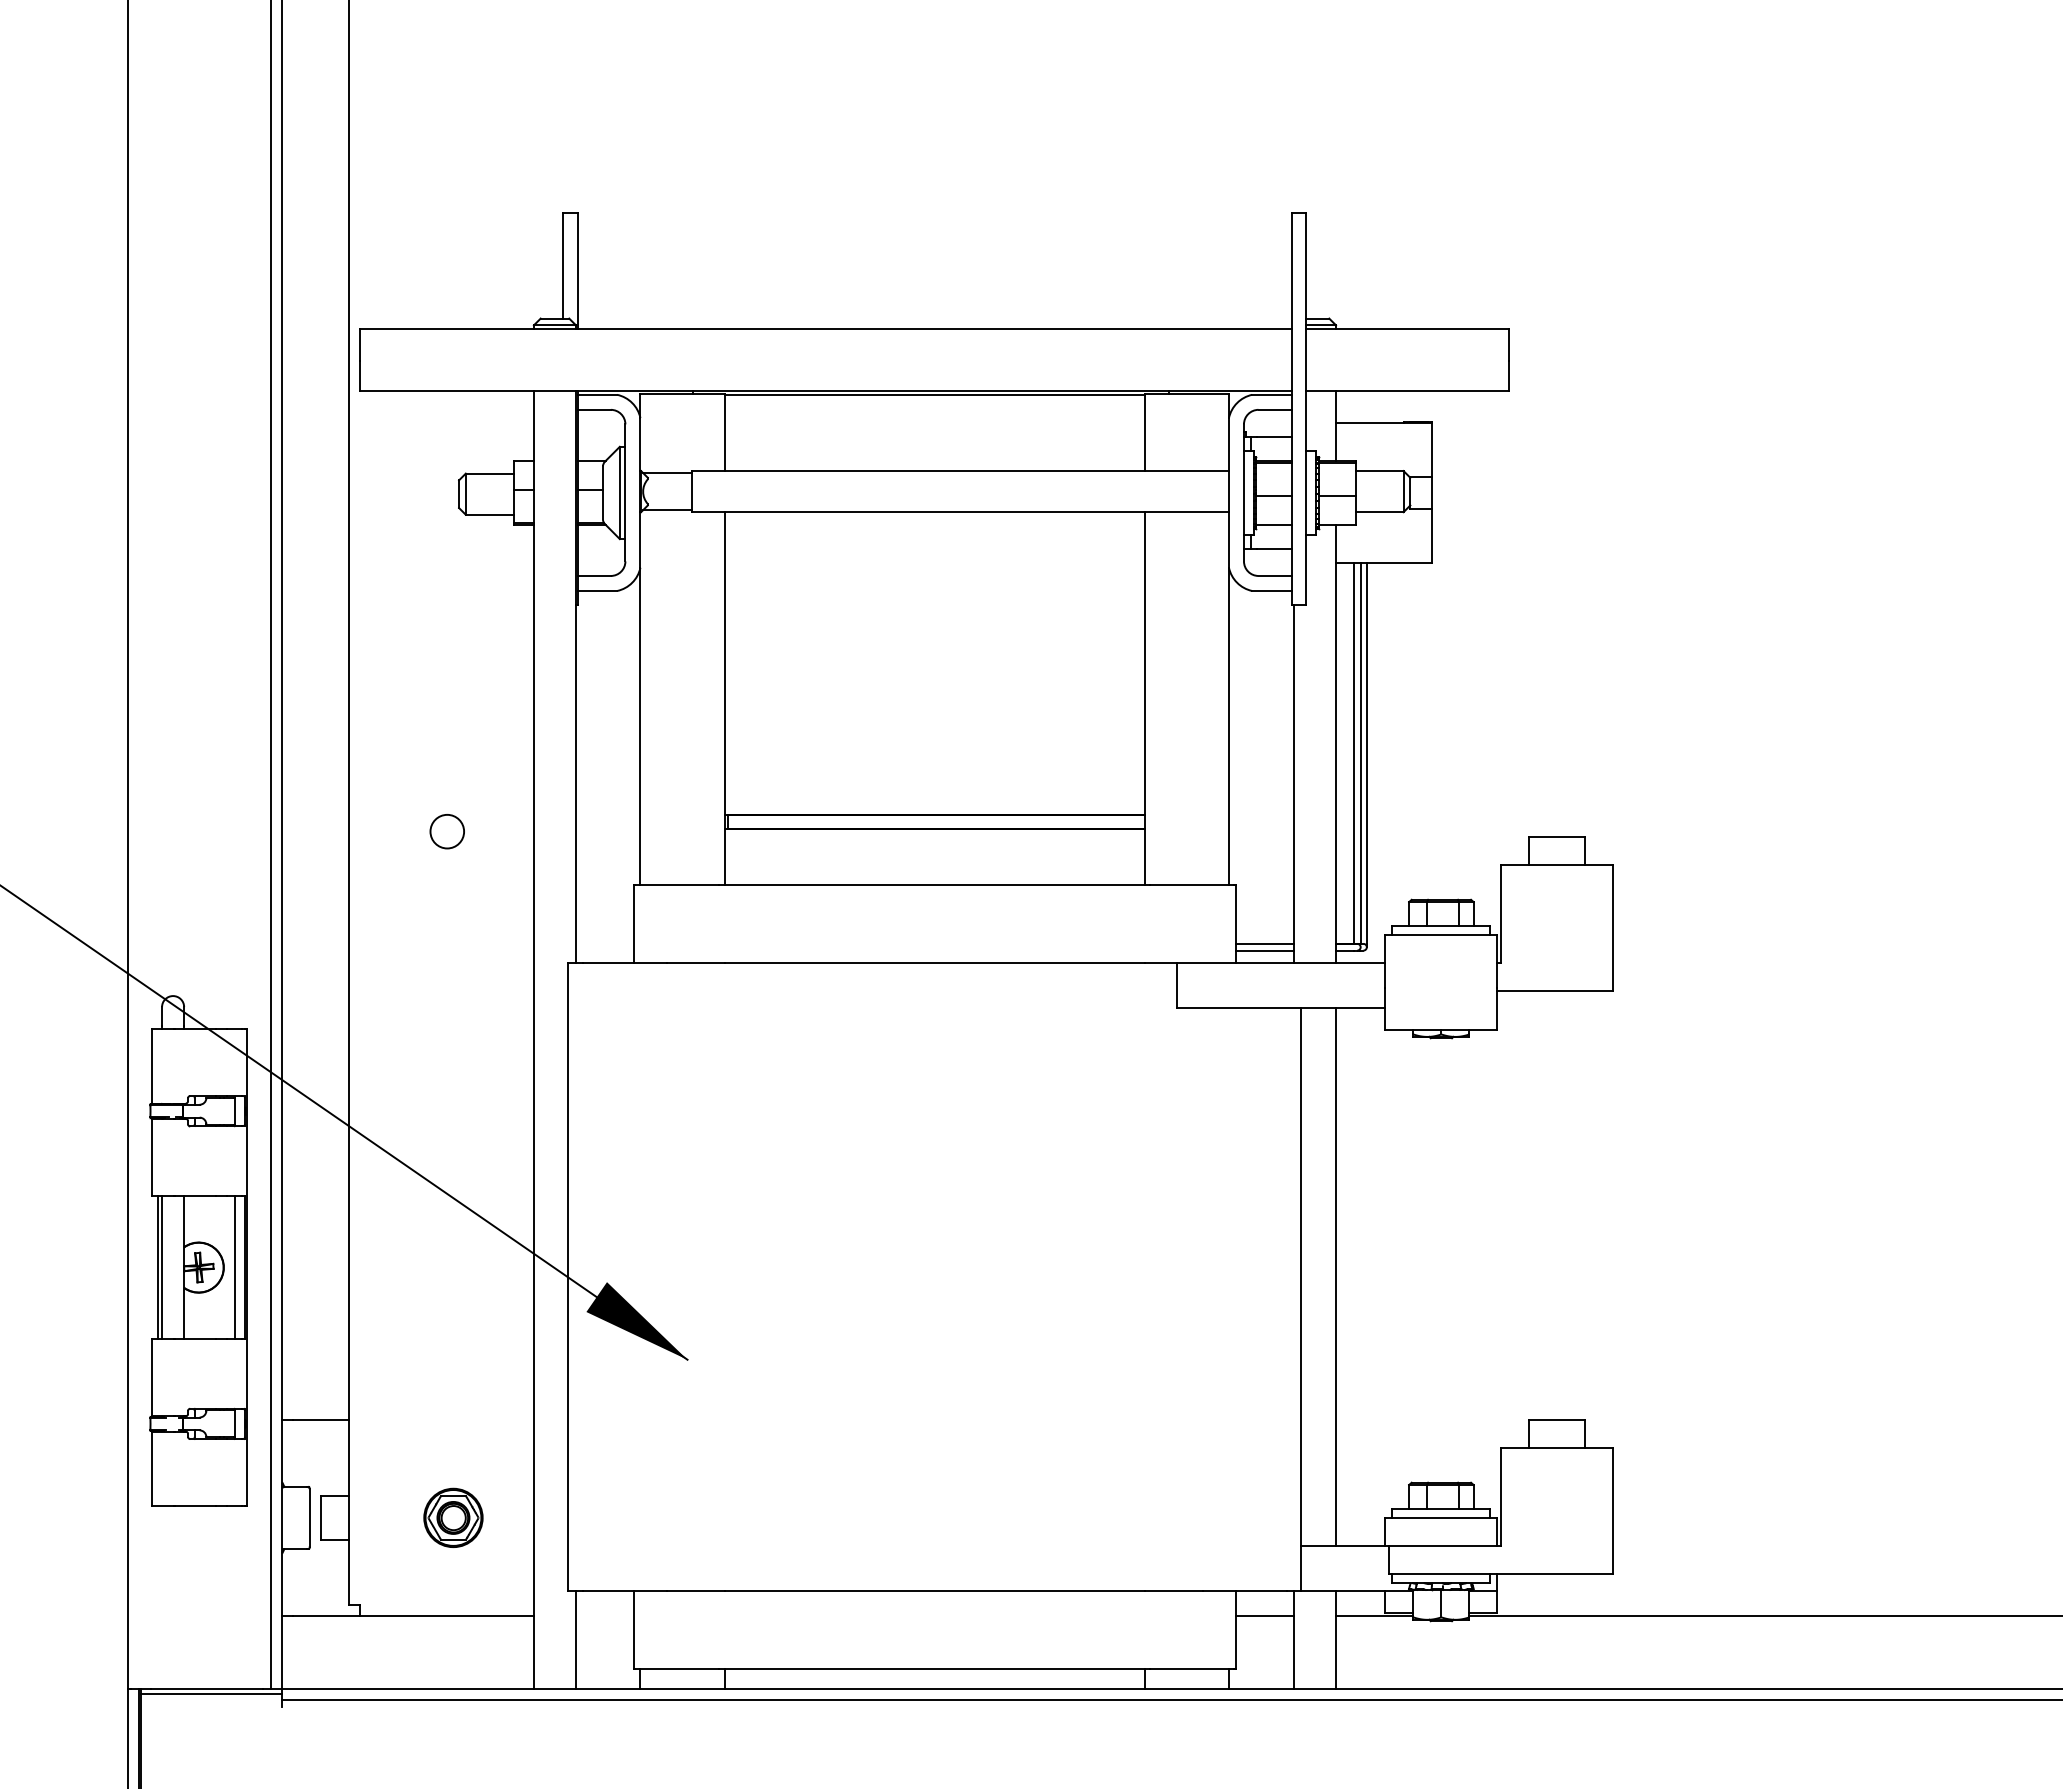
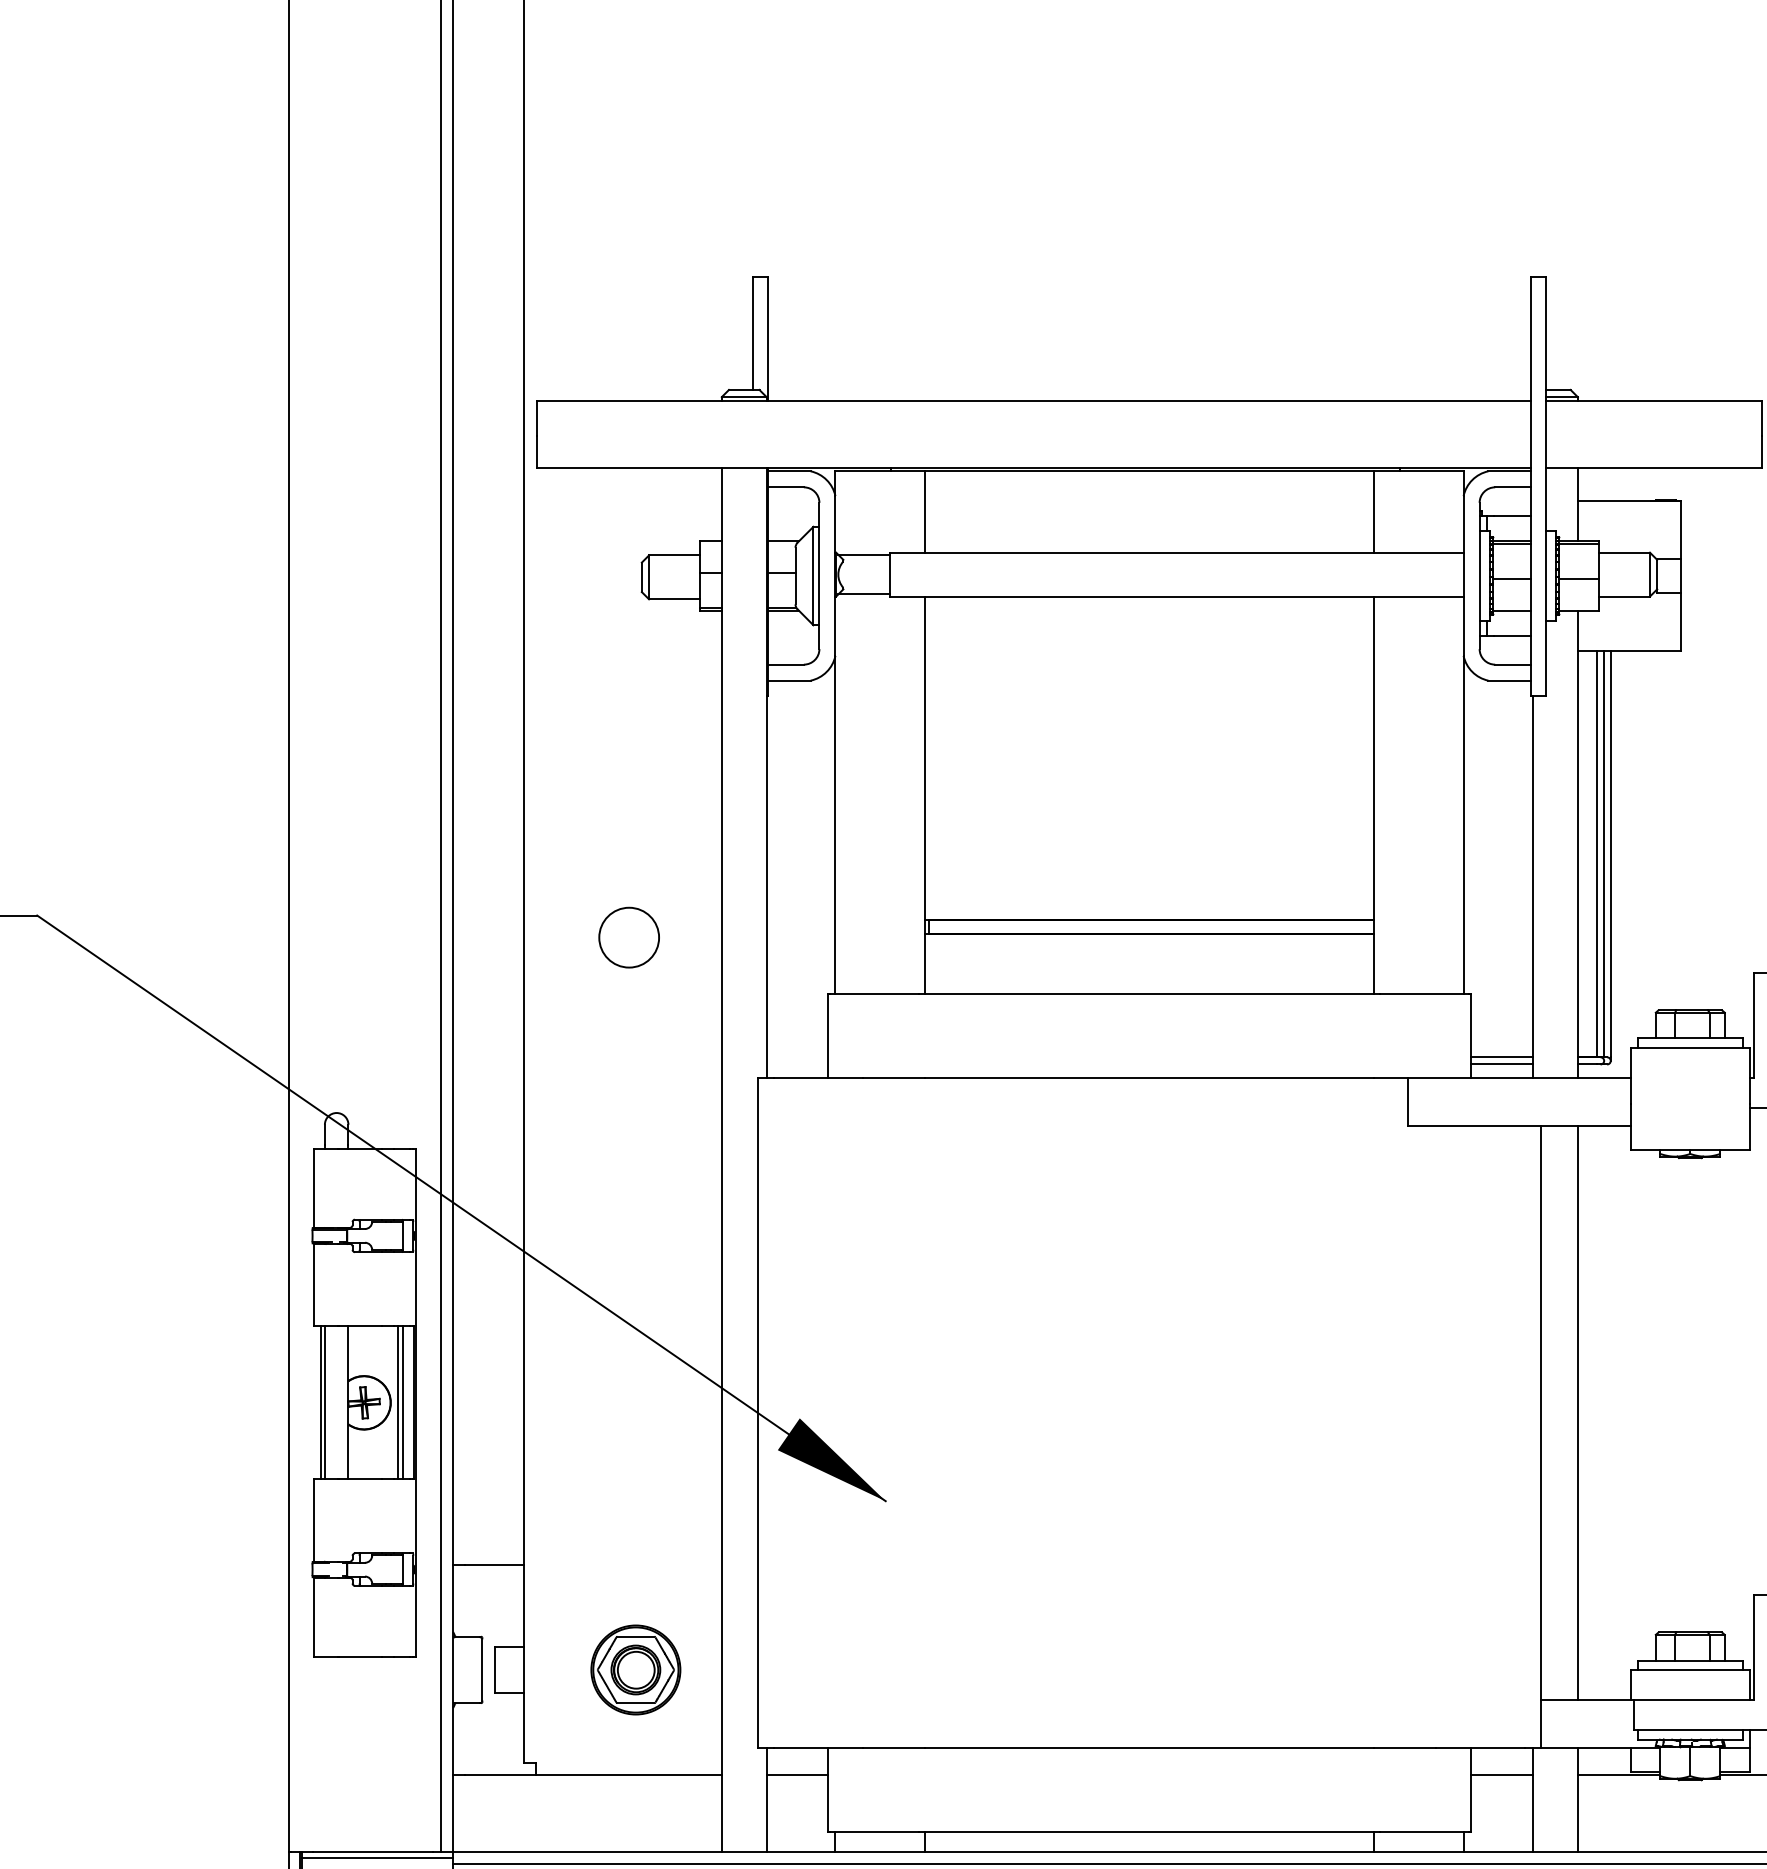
circle: (447, 831) -> (629, 937), size x1.67
line: (230, 1267) -> (397, 1402), added
part: (453, 1517) -> (635, 1669), size x1.43
line: (604, 1616) -> (797, 1775), added

